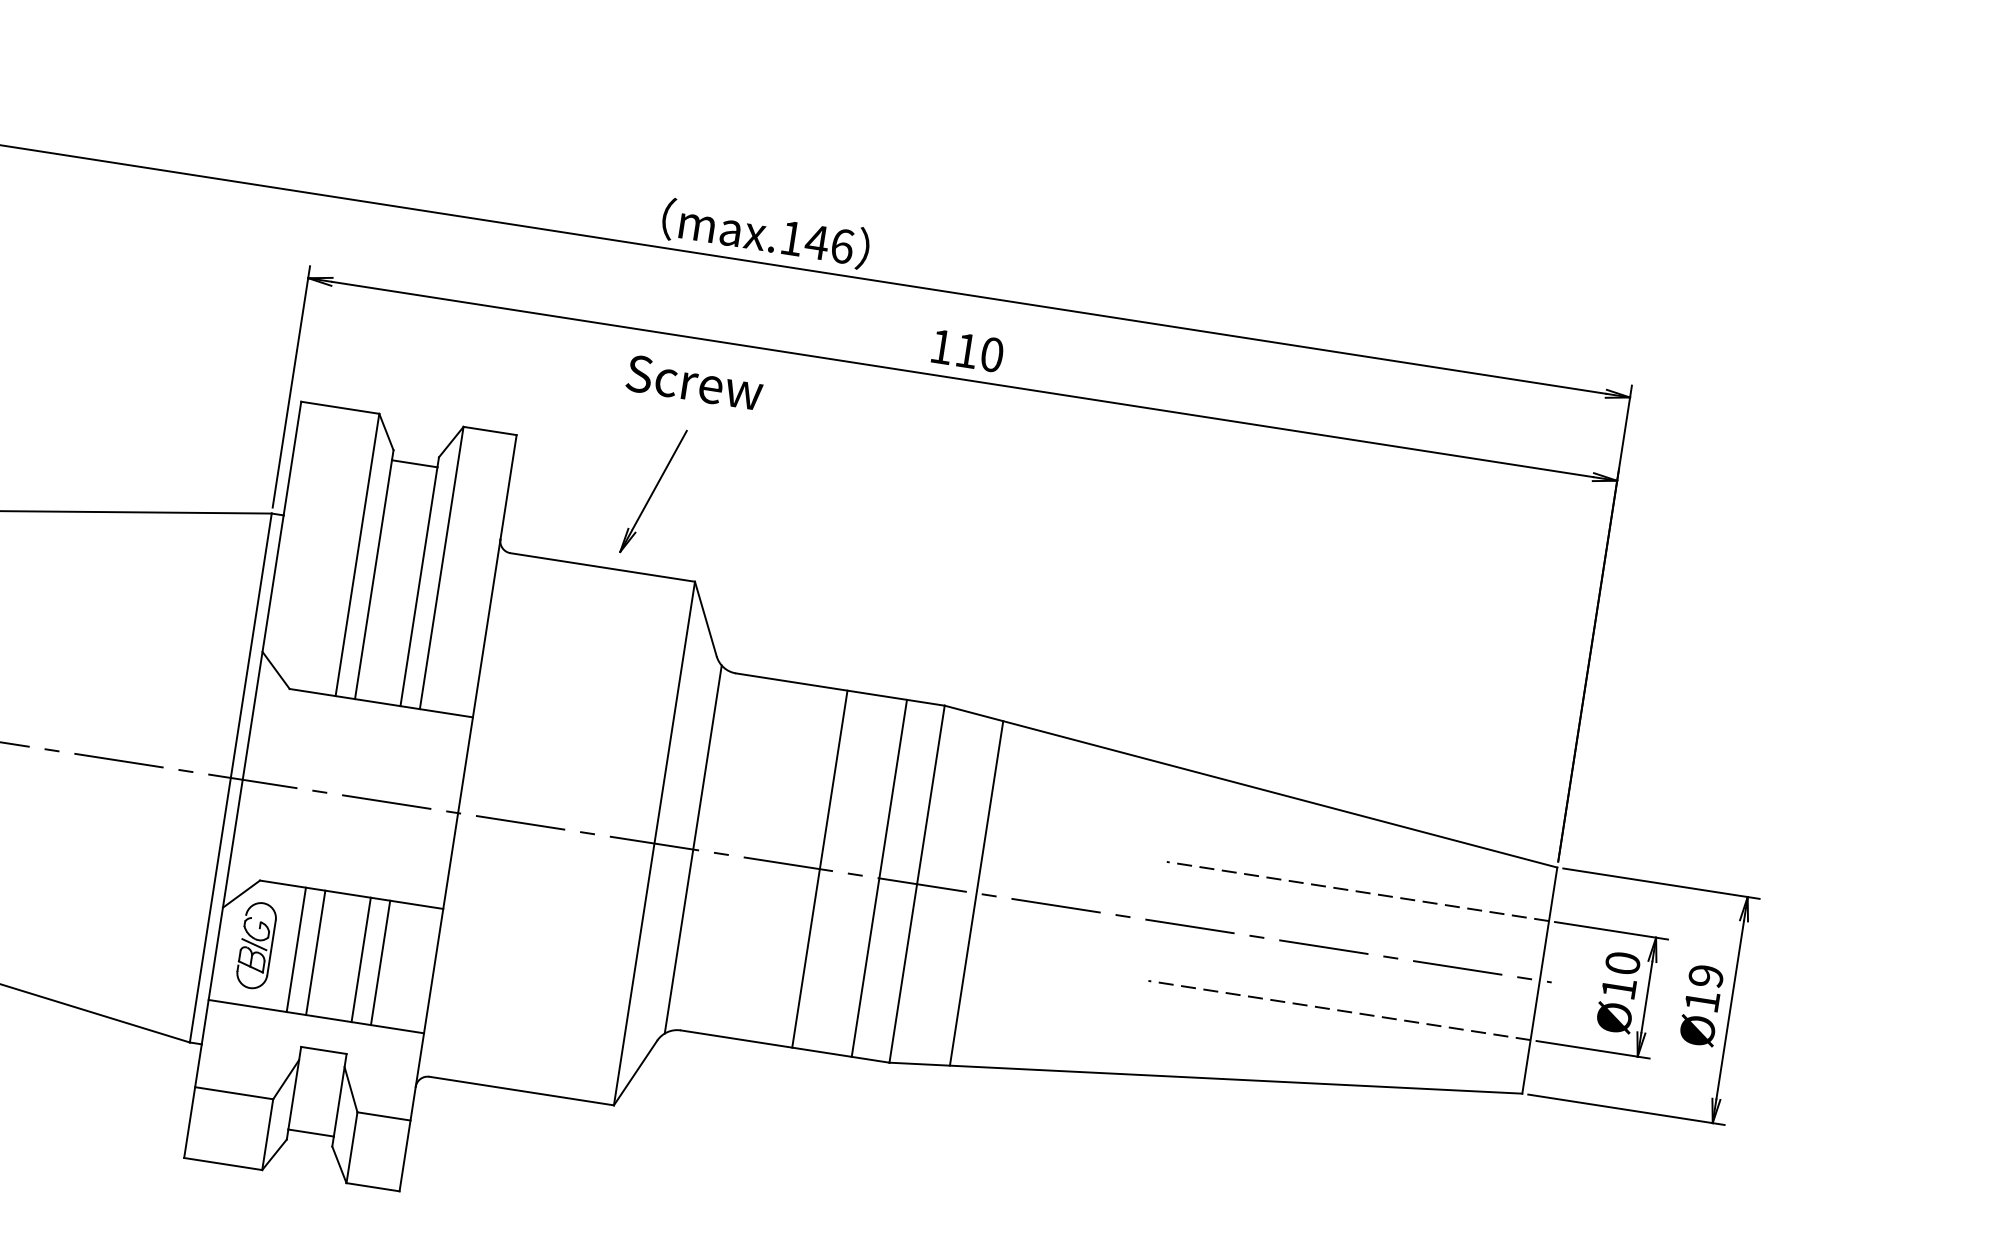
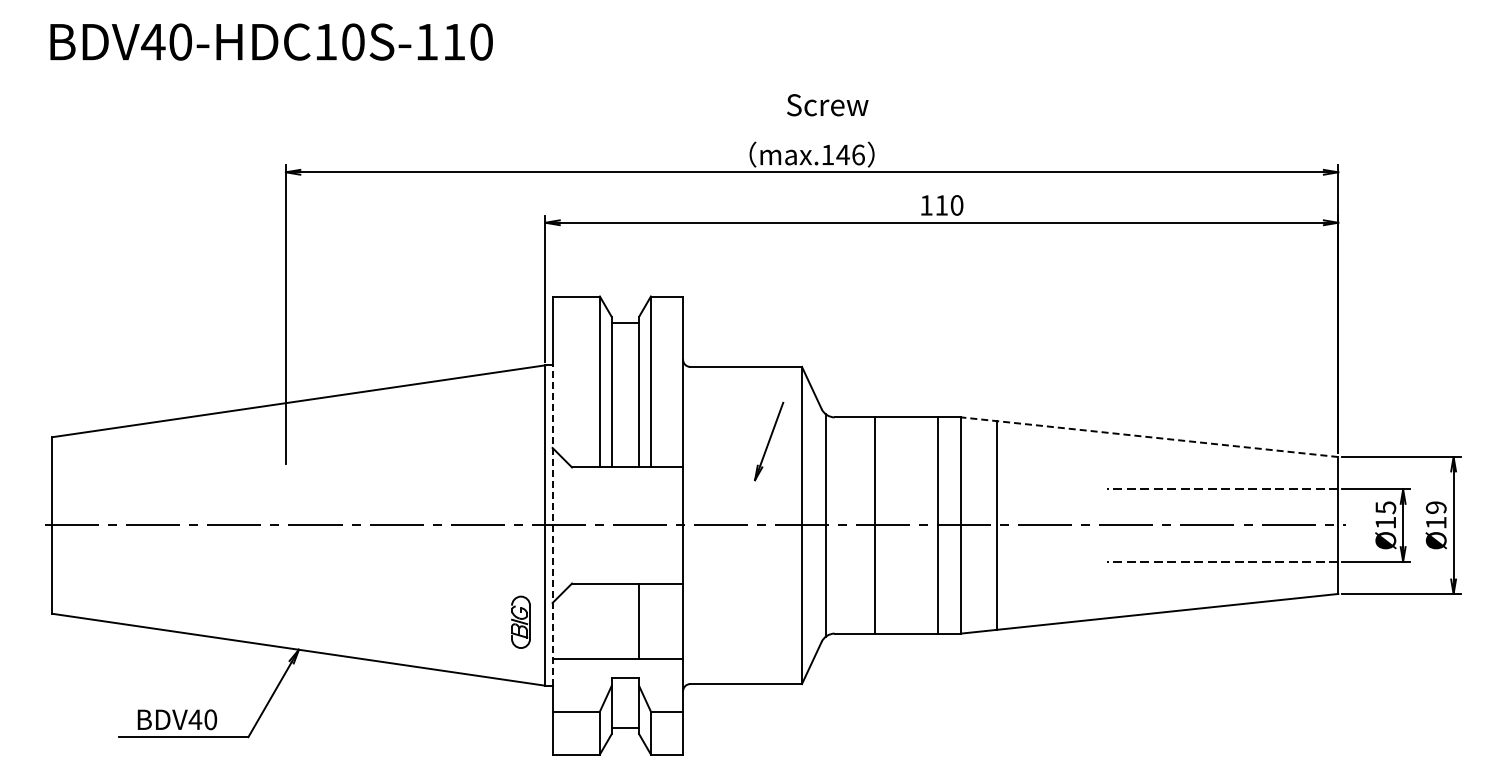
text: (694, 383) -> (827, 105), moved
part: (653, 491) -> (769, 441), moved
line: (242, 779) -> (552, 525), solid -> dashed
line: (1250, 787) -> (1149, 437), solid -> dashed
line: (820, 869) -> (875, 525), moved
part: (255, 944) -> (520, 621), moved
line: (295, 948) -> (599, 620), removed
line: (315, 951) -> (611, 620), removed
line: (380, 961) -> (650, 620), removed
text: (1622, 962) -> (1385, 507), 10 -> 15

